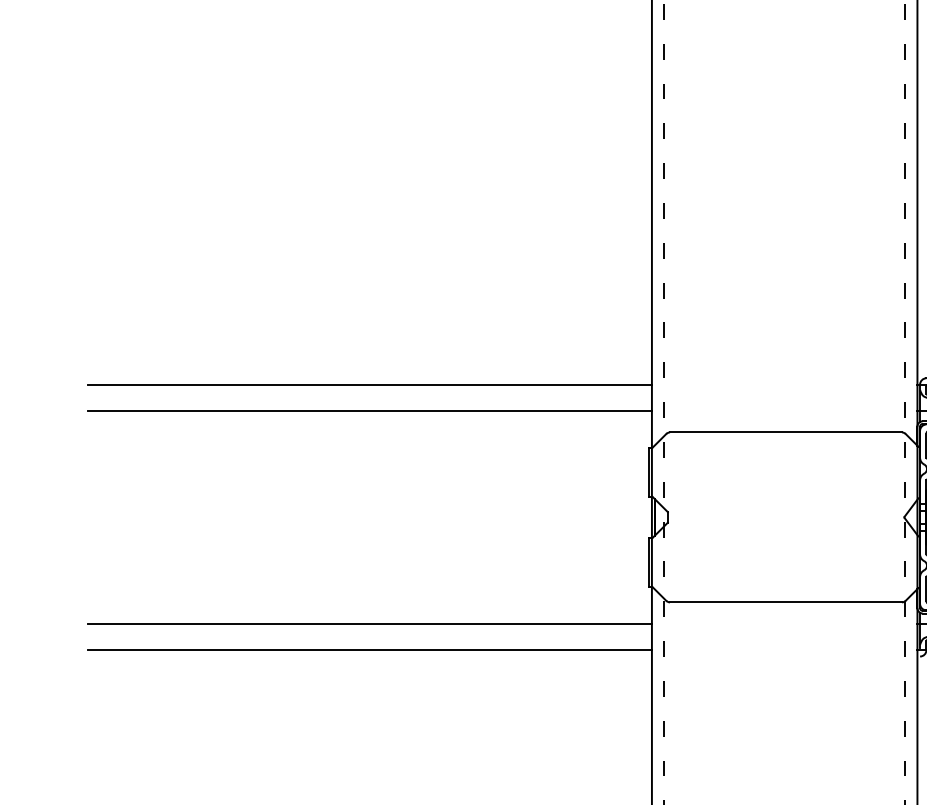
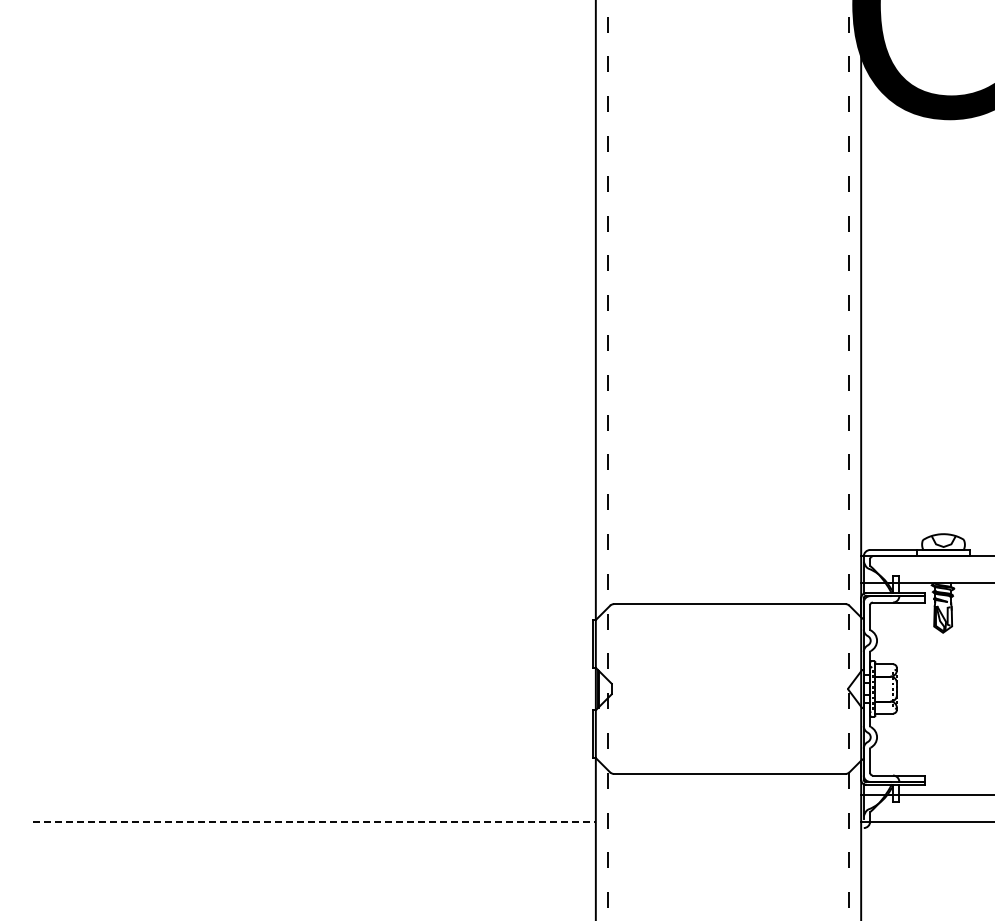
line: (369, 384) -> (313, 556), removed
line: (369, 410) -> (313, 582), removed
line: (369, 623) -> (313, 795), removed
line: (370, 649) -> (314, 821), solid -> dashed

